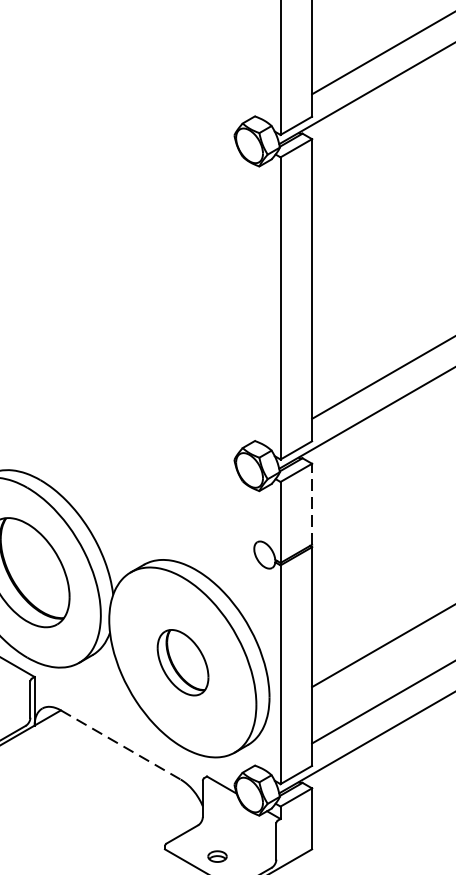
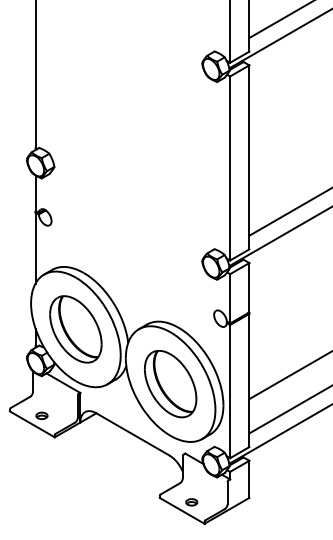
line: (312, 503) -> (249, 287), dashed -> solid
part: (182, 663) -> (170, 384), size x1.67
line: (121, 745) -> (133, 434), dashed -> solid

